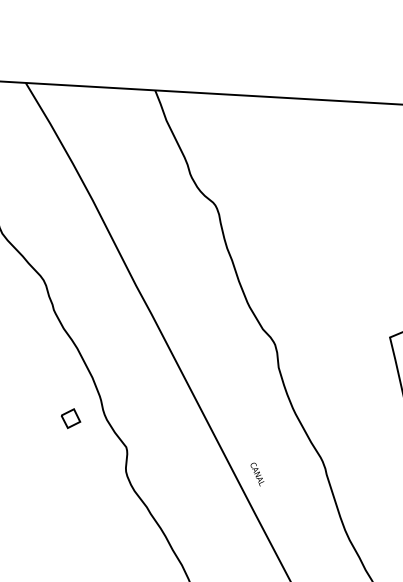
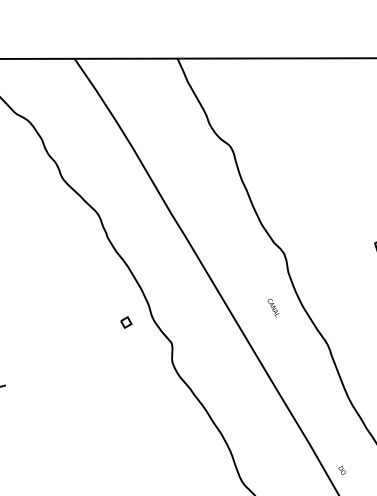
part: (71, 418) -> (126, 322), size x0.7
text: (257, 473) -> (273, 307), moved

